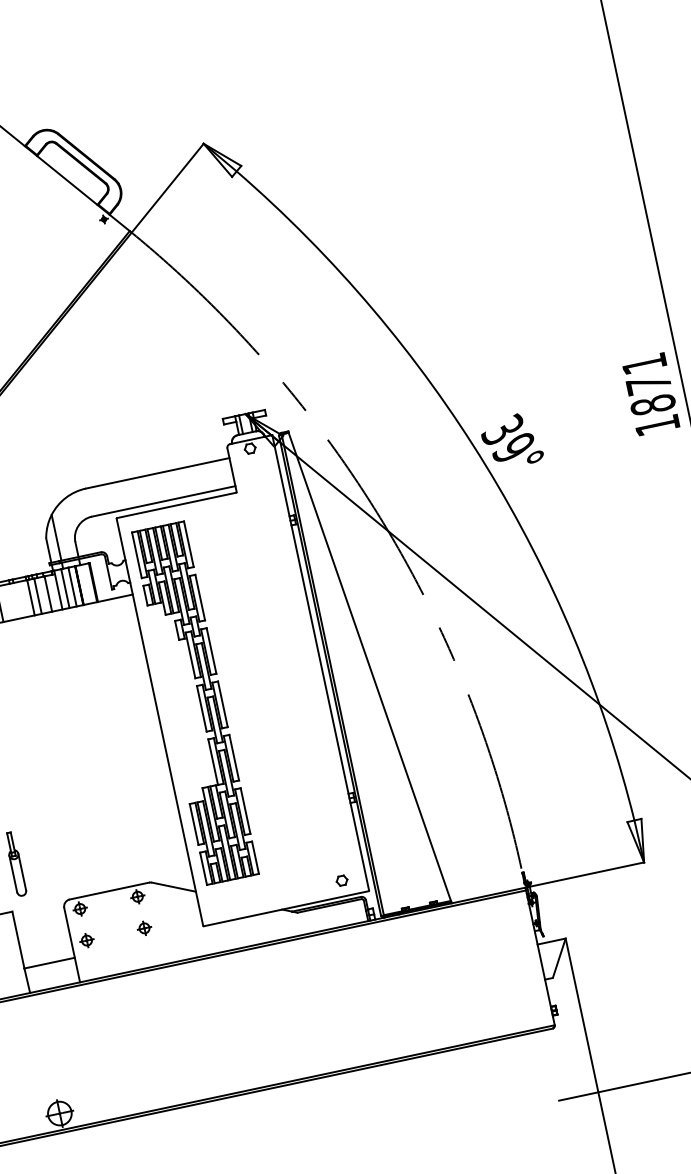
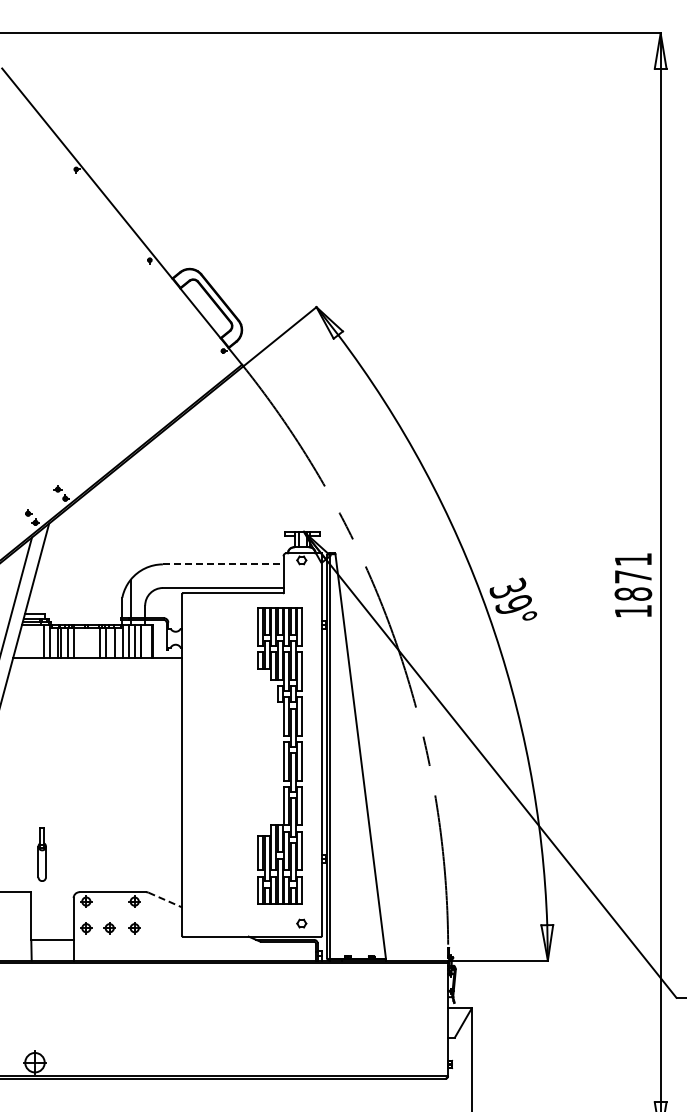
line: (158, 473) -> (223, 564), solid -> dashed
part: (194, 703) -> (279, 755), moved
line: (174, 887) -> (165, 900), solid -> dashed
part: (114, 935) -> (109, 928), added

